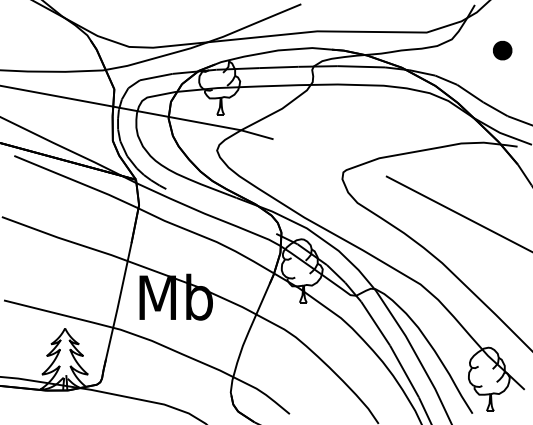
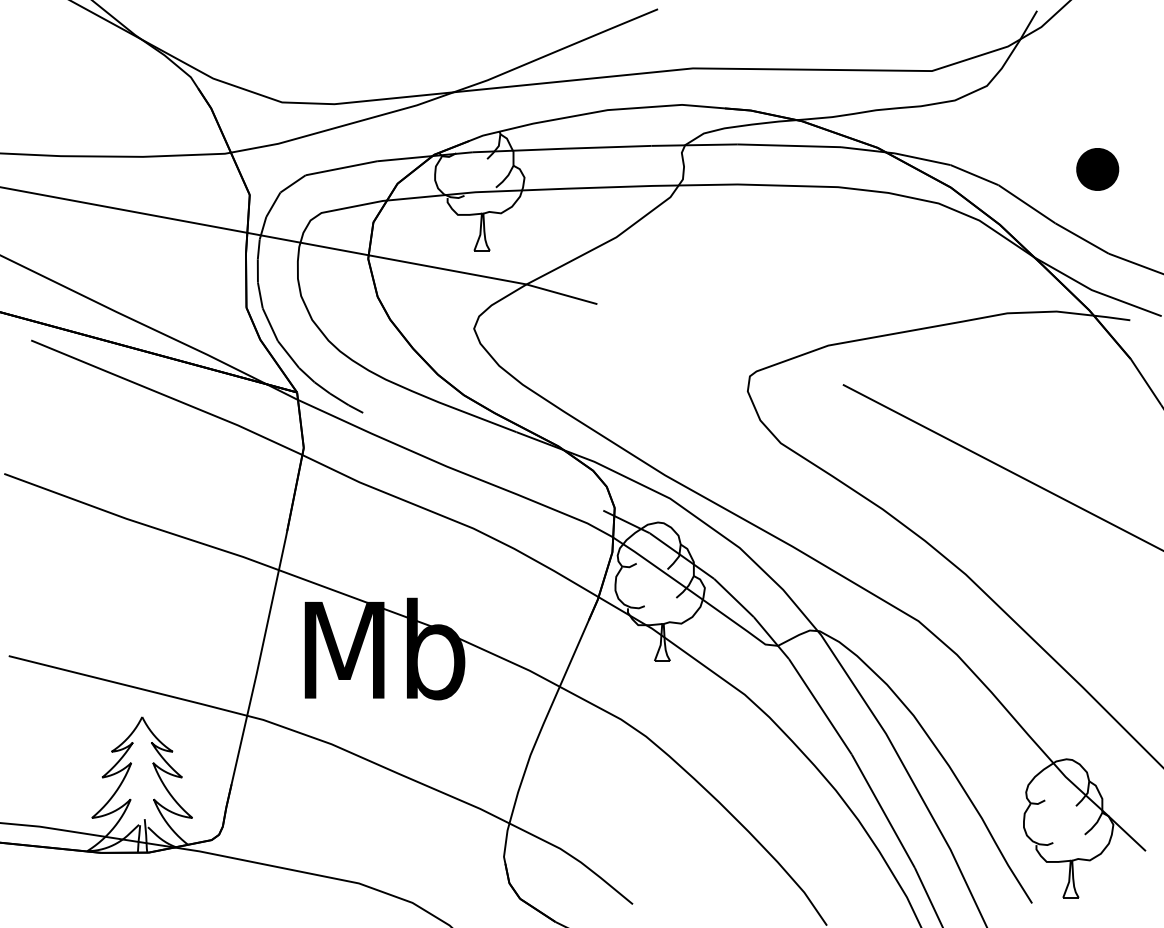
part: (502, 50) -> (1097, 169), moved

